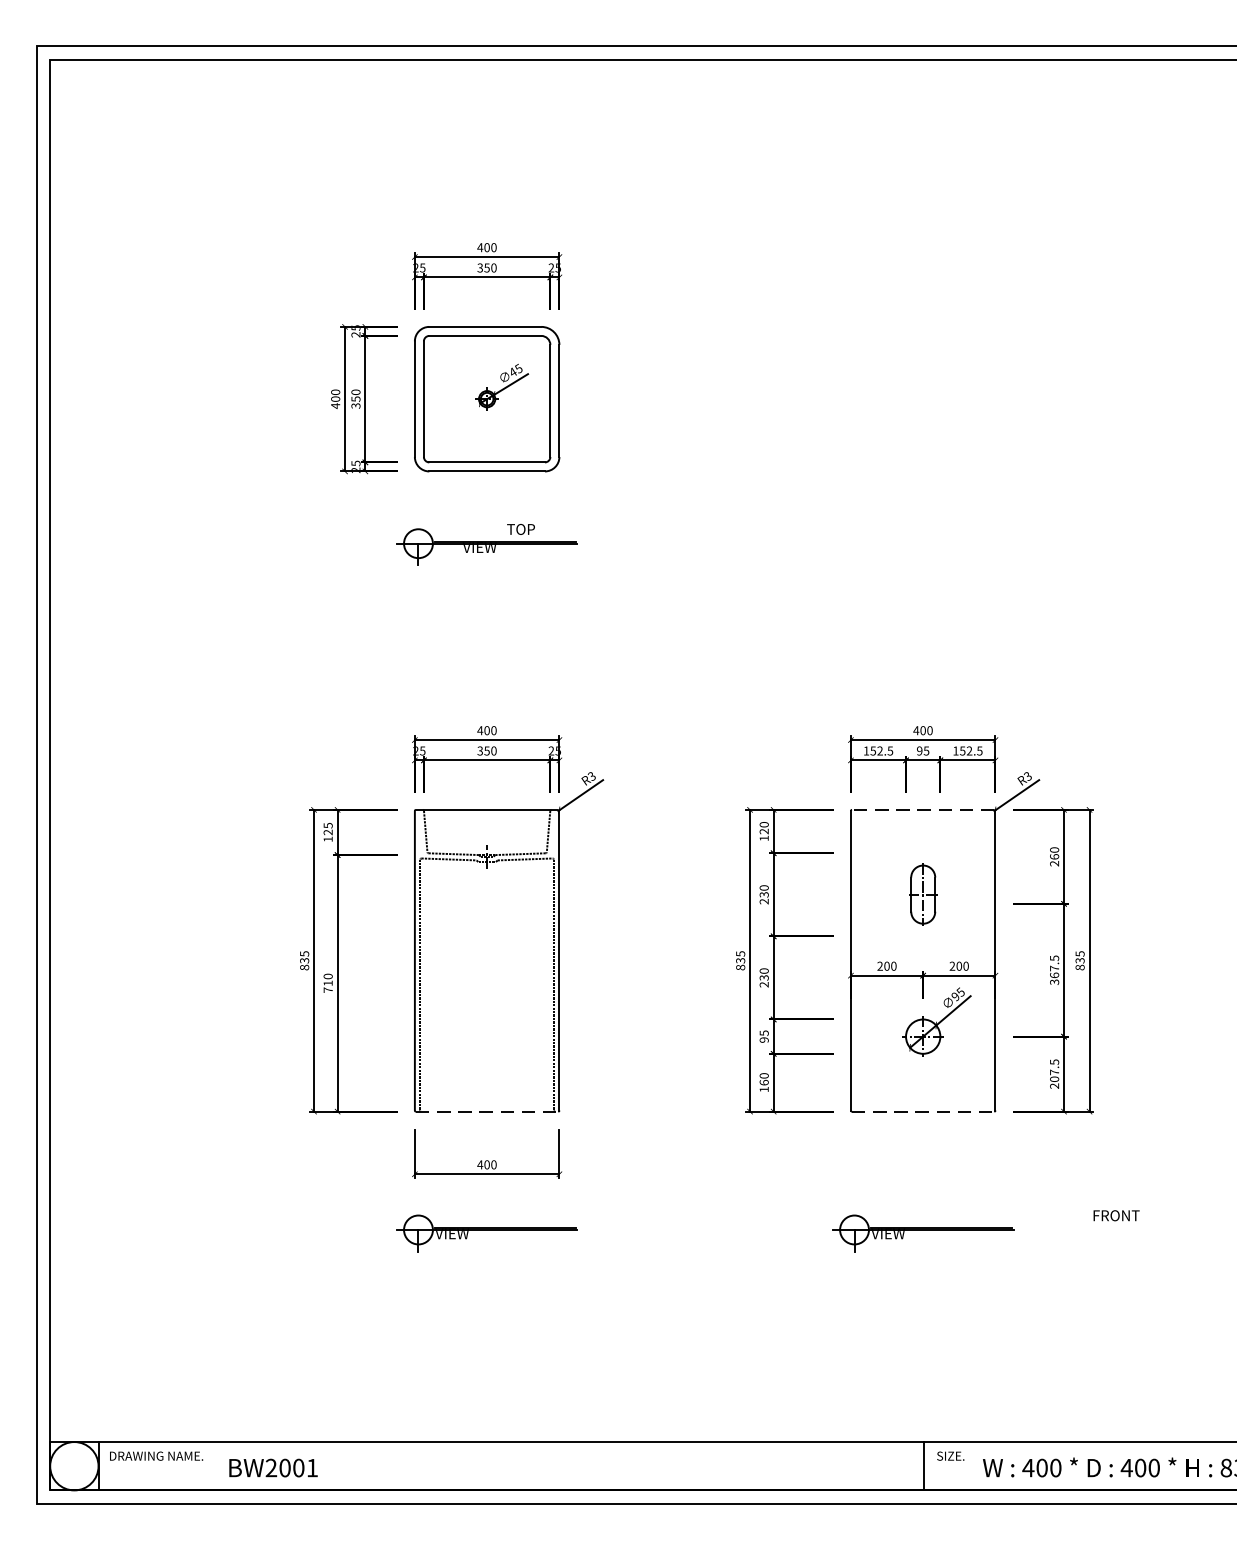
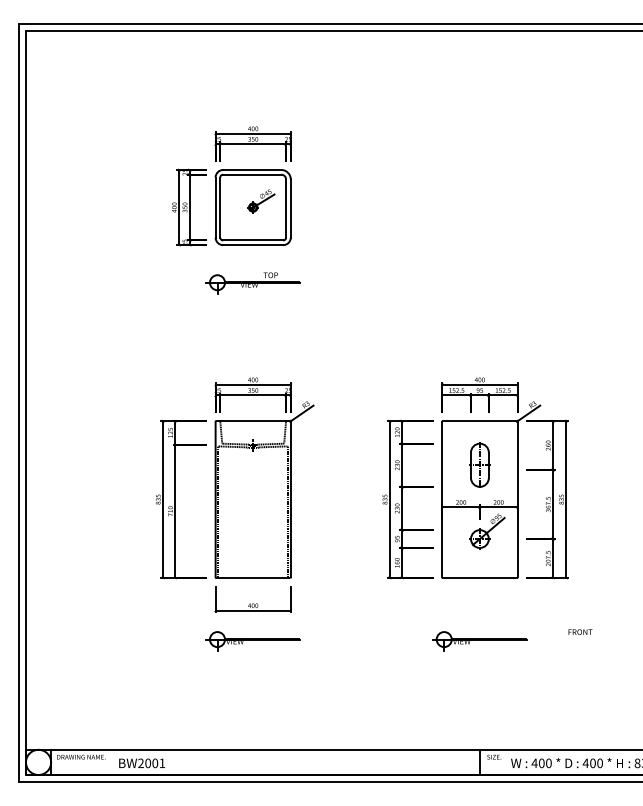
line: (922, 810) -> (479, 421), dashed -> solid
part: (922, 893) -> (479, 464), size x1.43
line: (487, 1112) -> (253, 578), dashed -> solid
line: (924, 1112) -> (480, 578), dashed -> solid

